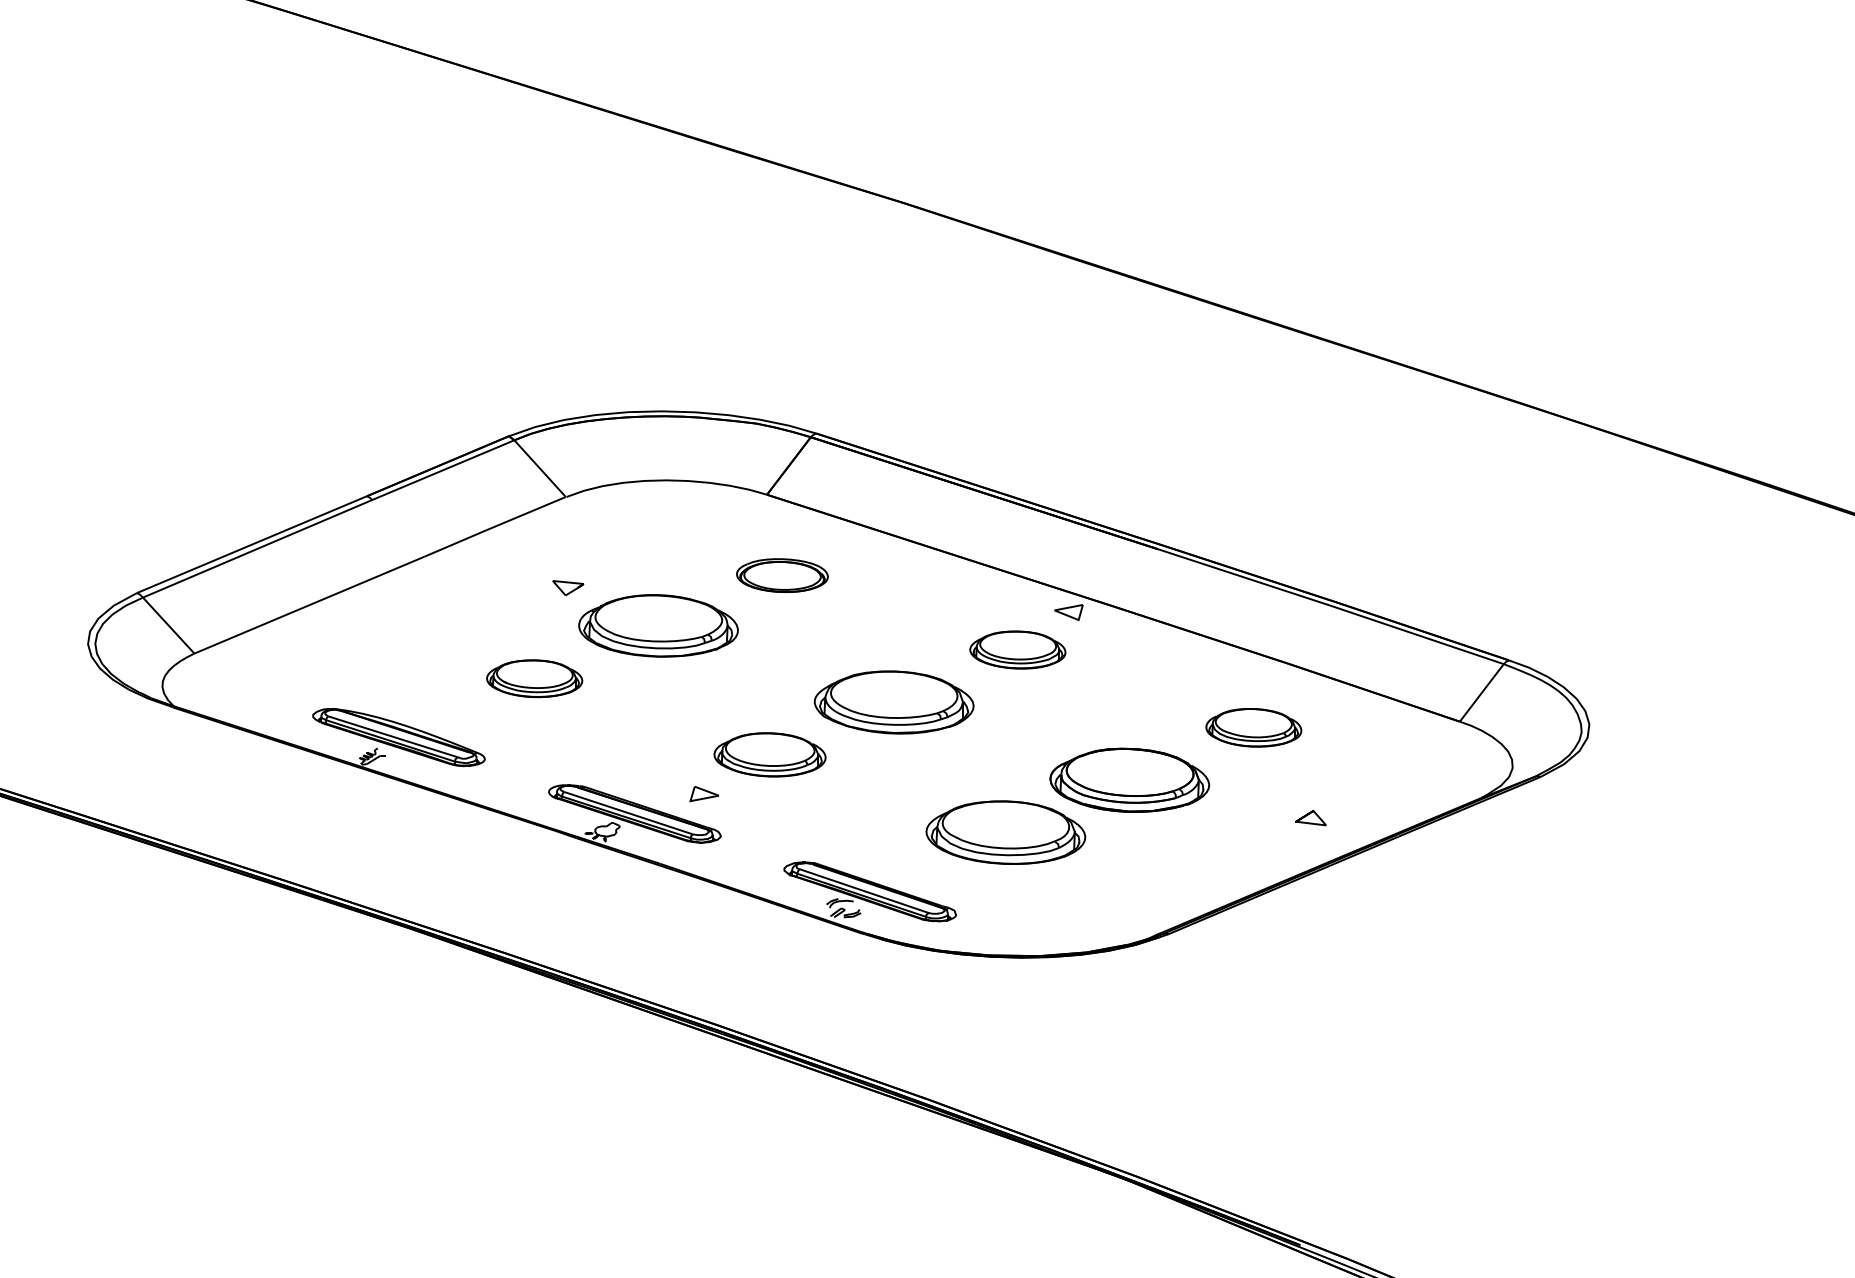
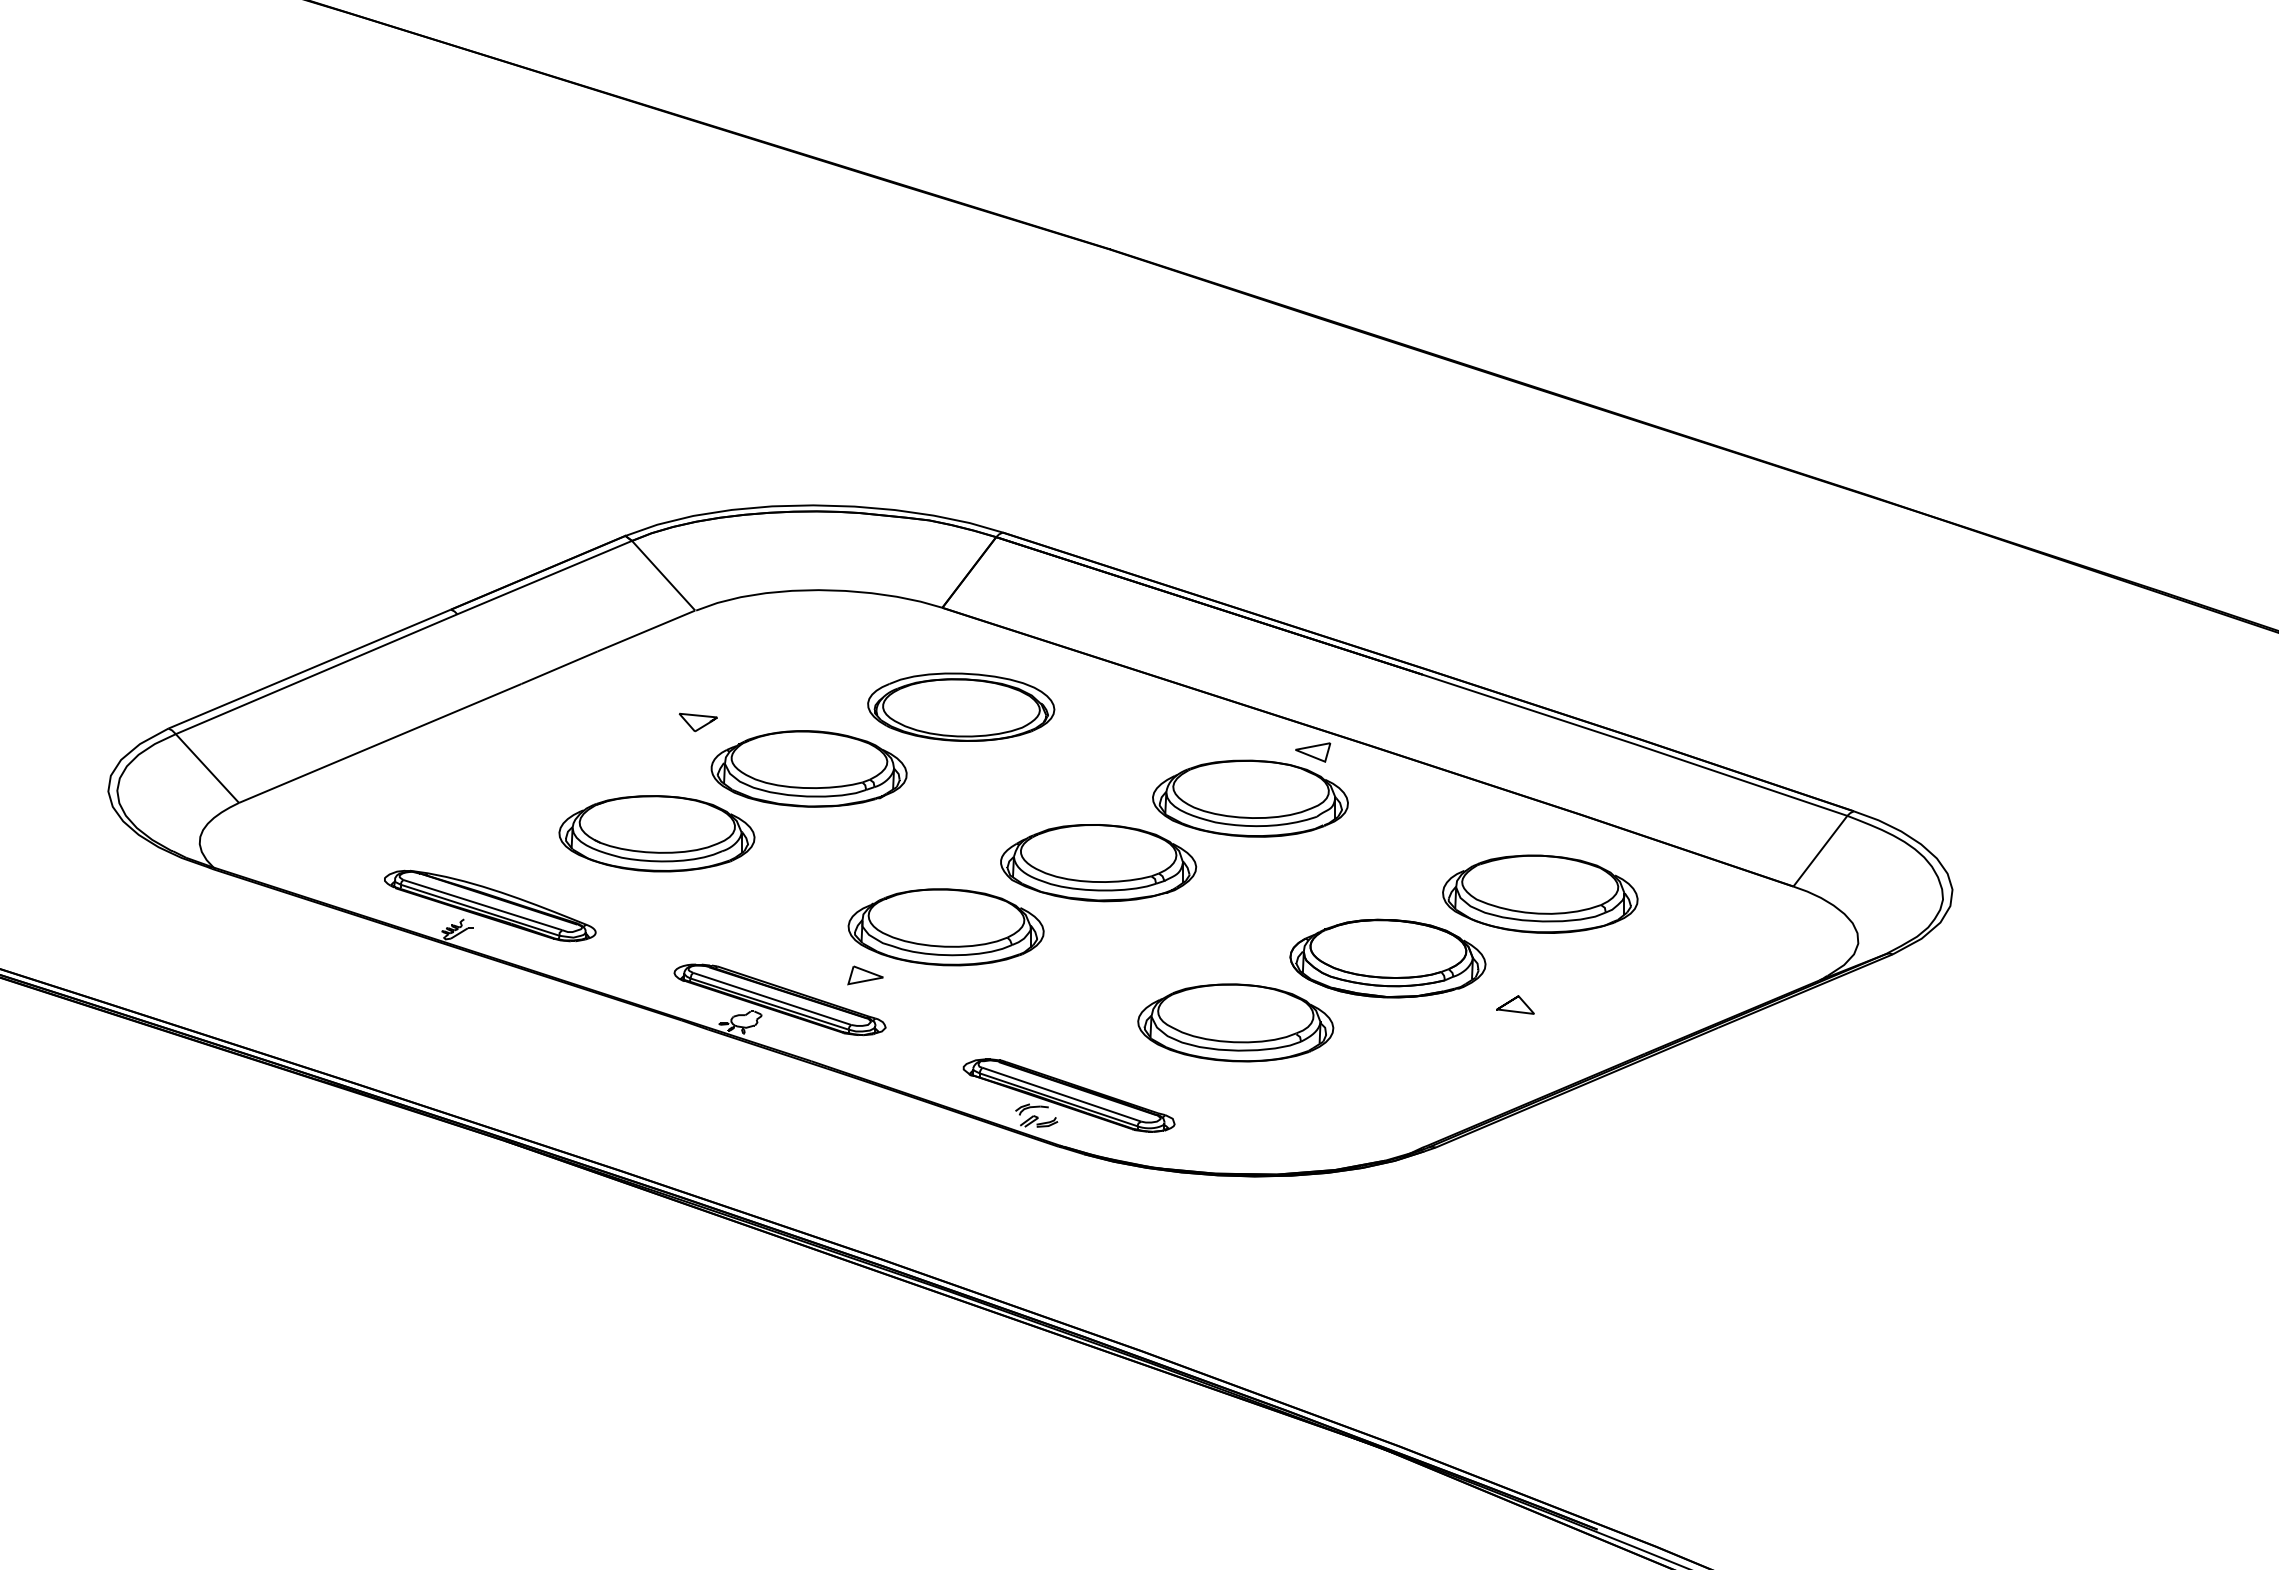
part: (782, 575) -> (961, 706), size x1.67
part: (1017, 649) -> (1250, 798), size x1.67
part: (534, 678) -> (656, 833), size x1.67
part: (1253, 727) -> (1540, 893), size x1.67
part: (769, 755) -> (945, 927), size x1.43
part: (1310, 817) -> (1515, 1004), moved

